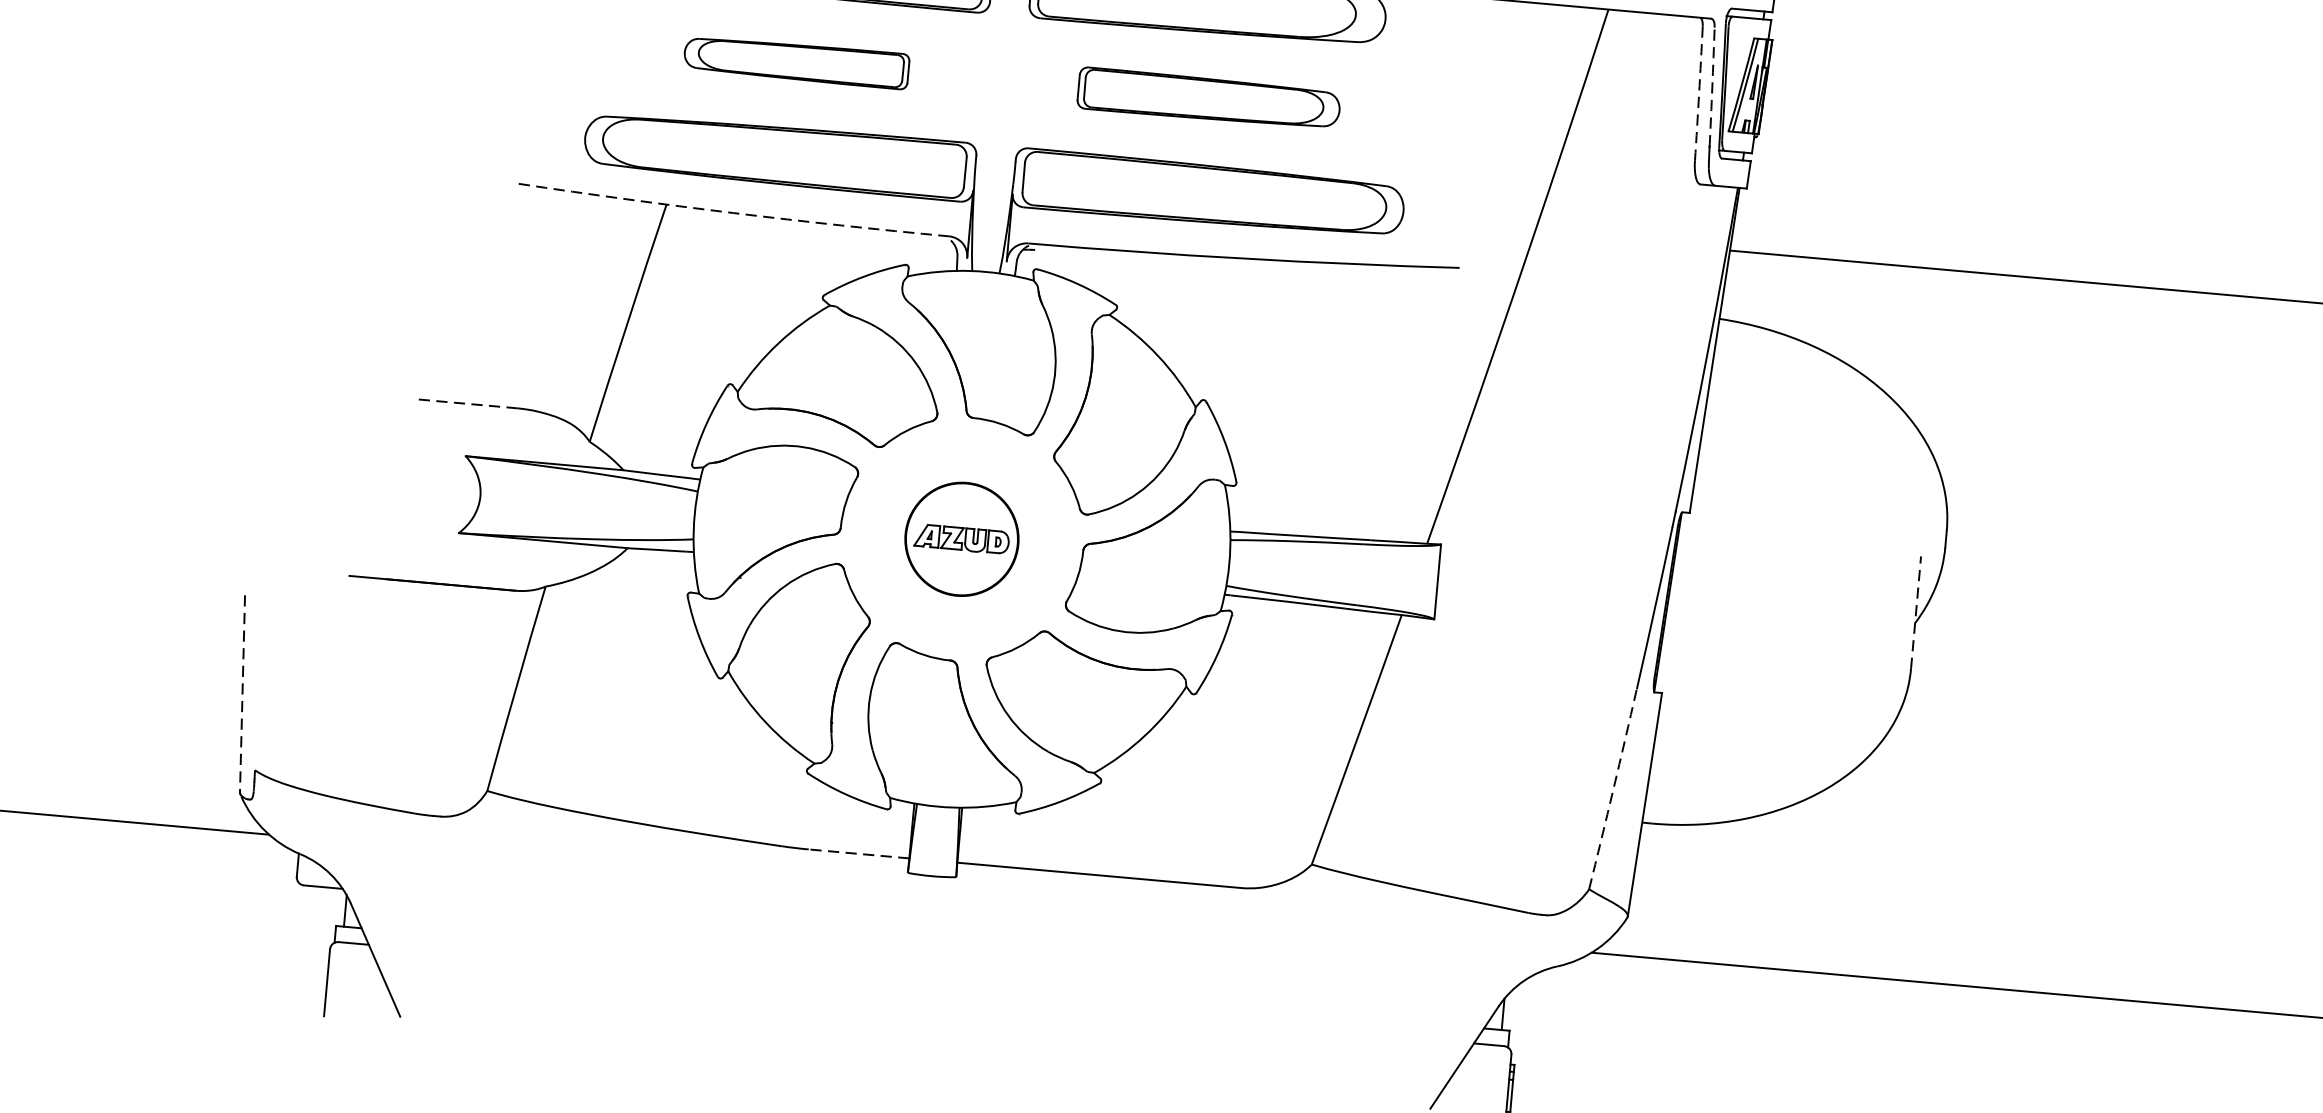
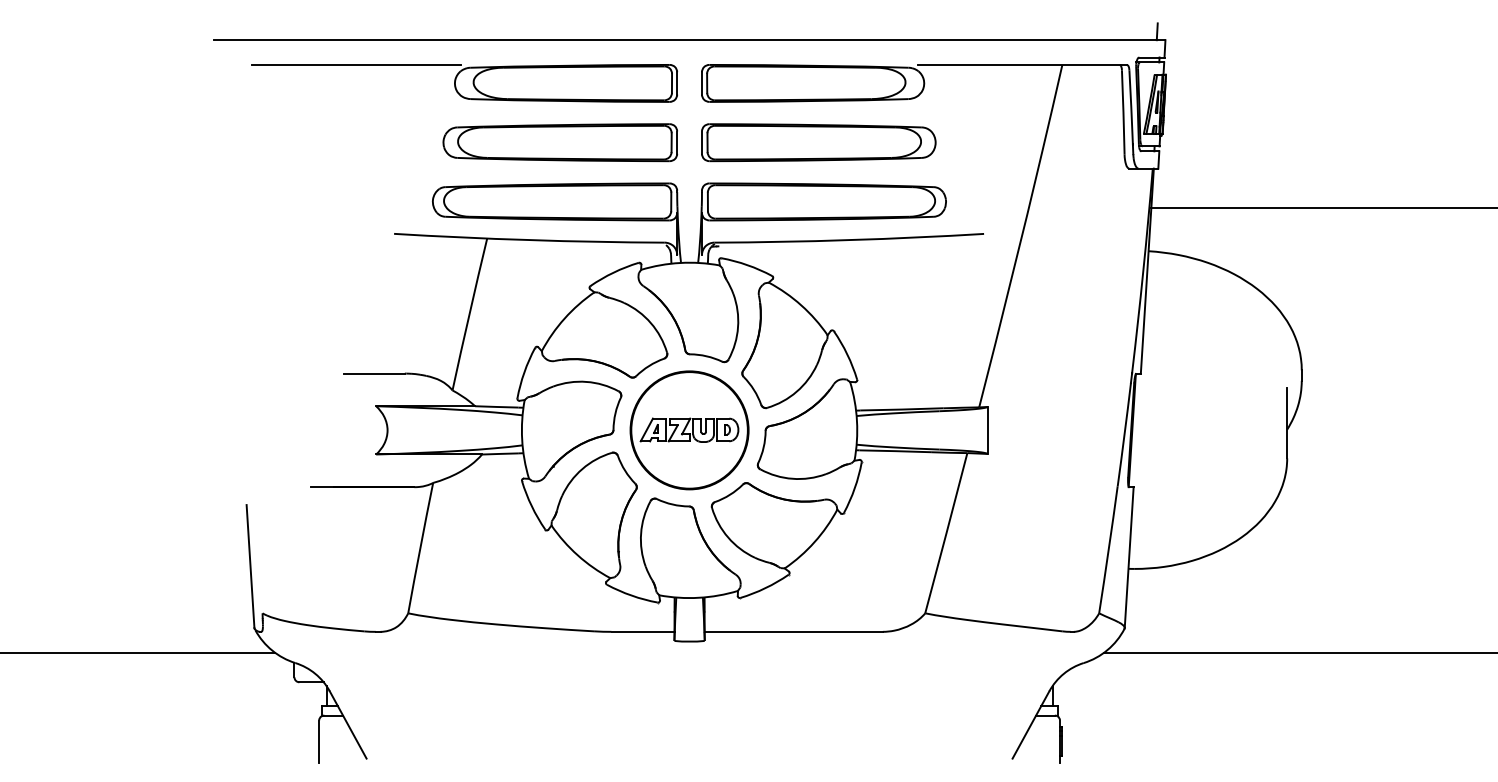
part: (795, 61) -> (559, 142), size x1.67
arc: (1712, 87) -> (1131, 107), dashed -> solid
arc: (1699, 94) -> (1123, 112), dashed -> solid
part: (1208, 98) -> (818, 142), size x1.43
arc: (733, 213) -> (529, 240), dashed -> solid
line: (467, 403) -> (374, 373), dashed -> solid
part: (961, 539) -> (689, 430), size x1.67
line: (1916, 611) -> (1287, 422), dashed -> solid
line: (242, 693) -> (250, 566), dashed -> solid
arc: (1613, 788) -> (1108, 549), dashed -> solid
line: (859, 853) -> (643, 631), dashed -> solid

